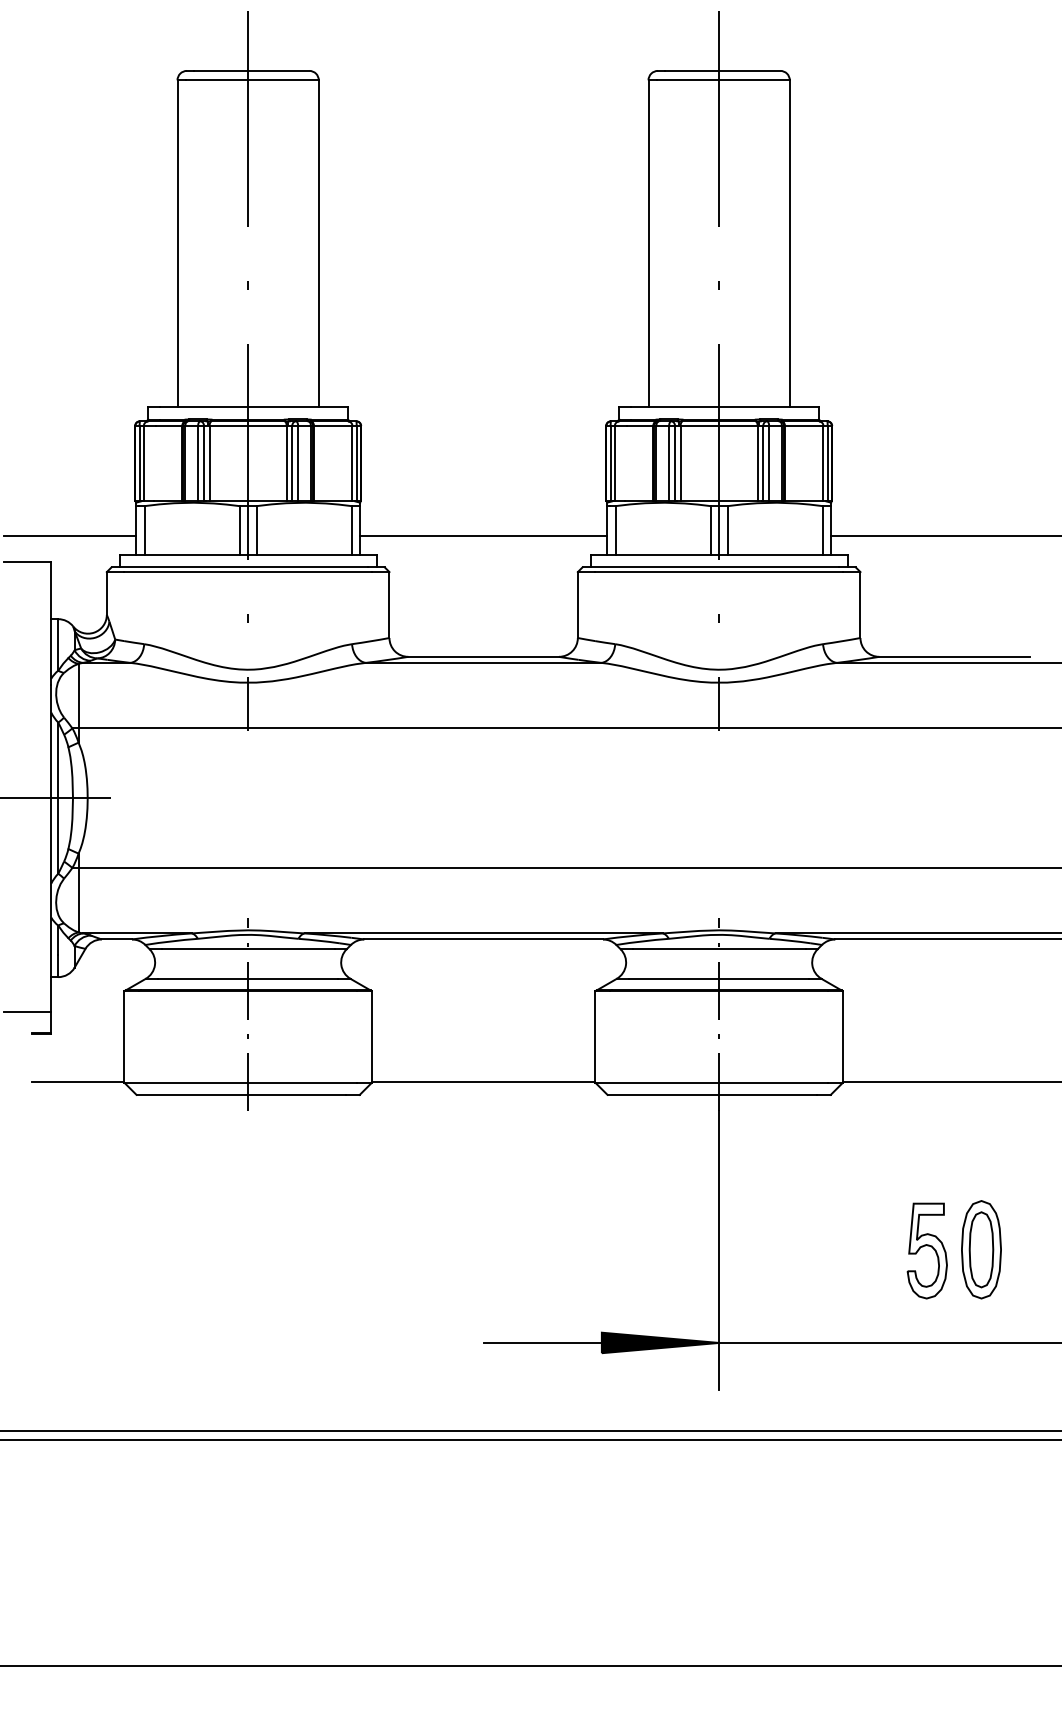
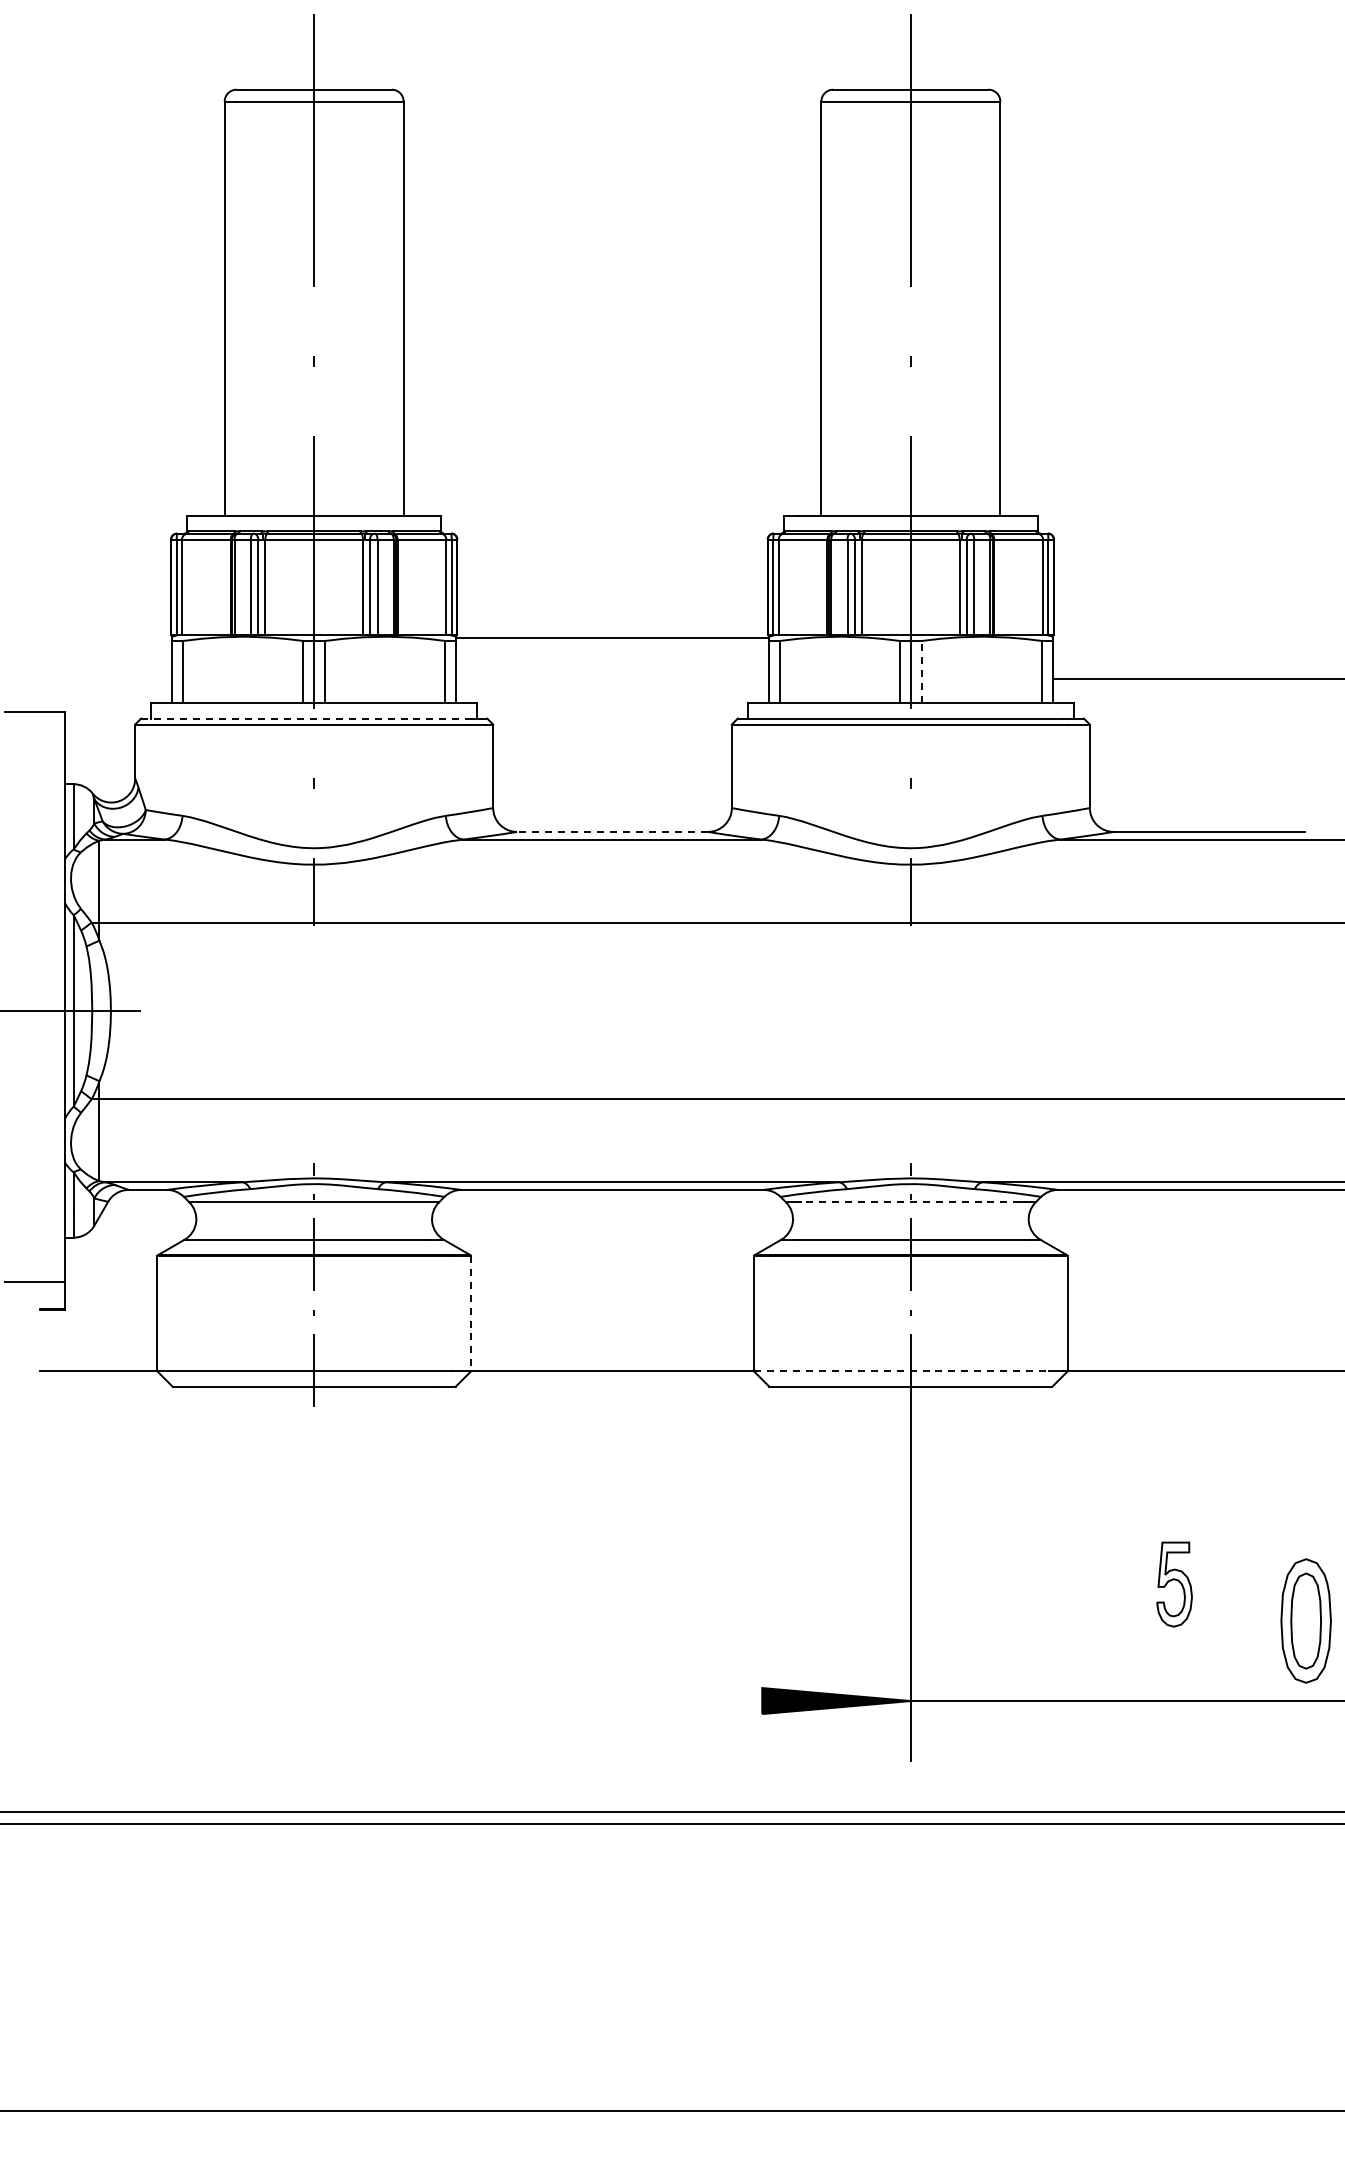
line: (727, 530) -> (921, 671), solid -> dashed
line: (69, 535) -> (88, 678), removed
line: (483, 535) -> (612, 637), moved
line: (240, 567) -> (304, 718), solid -> dashed
line: (483, 656) -> (612, 831), solid -> dashed
line: (718, 949) -> (910, 1202), solid -> dashed
line: (372, 1037) -> (471, 1313), solid -> dashed
line: (711, 1082) -> (901, 1371), solid -> dashed
part: (980, 1249) -> (1305, 1620), moved
part: (927, 1250) -> (1174, 1584), size x0.7
line: (542, 1343) -> (687, 1701), removed

